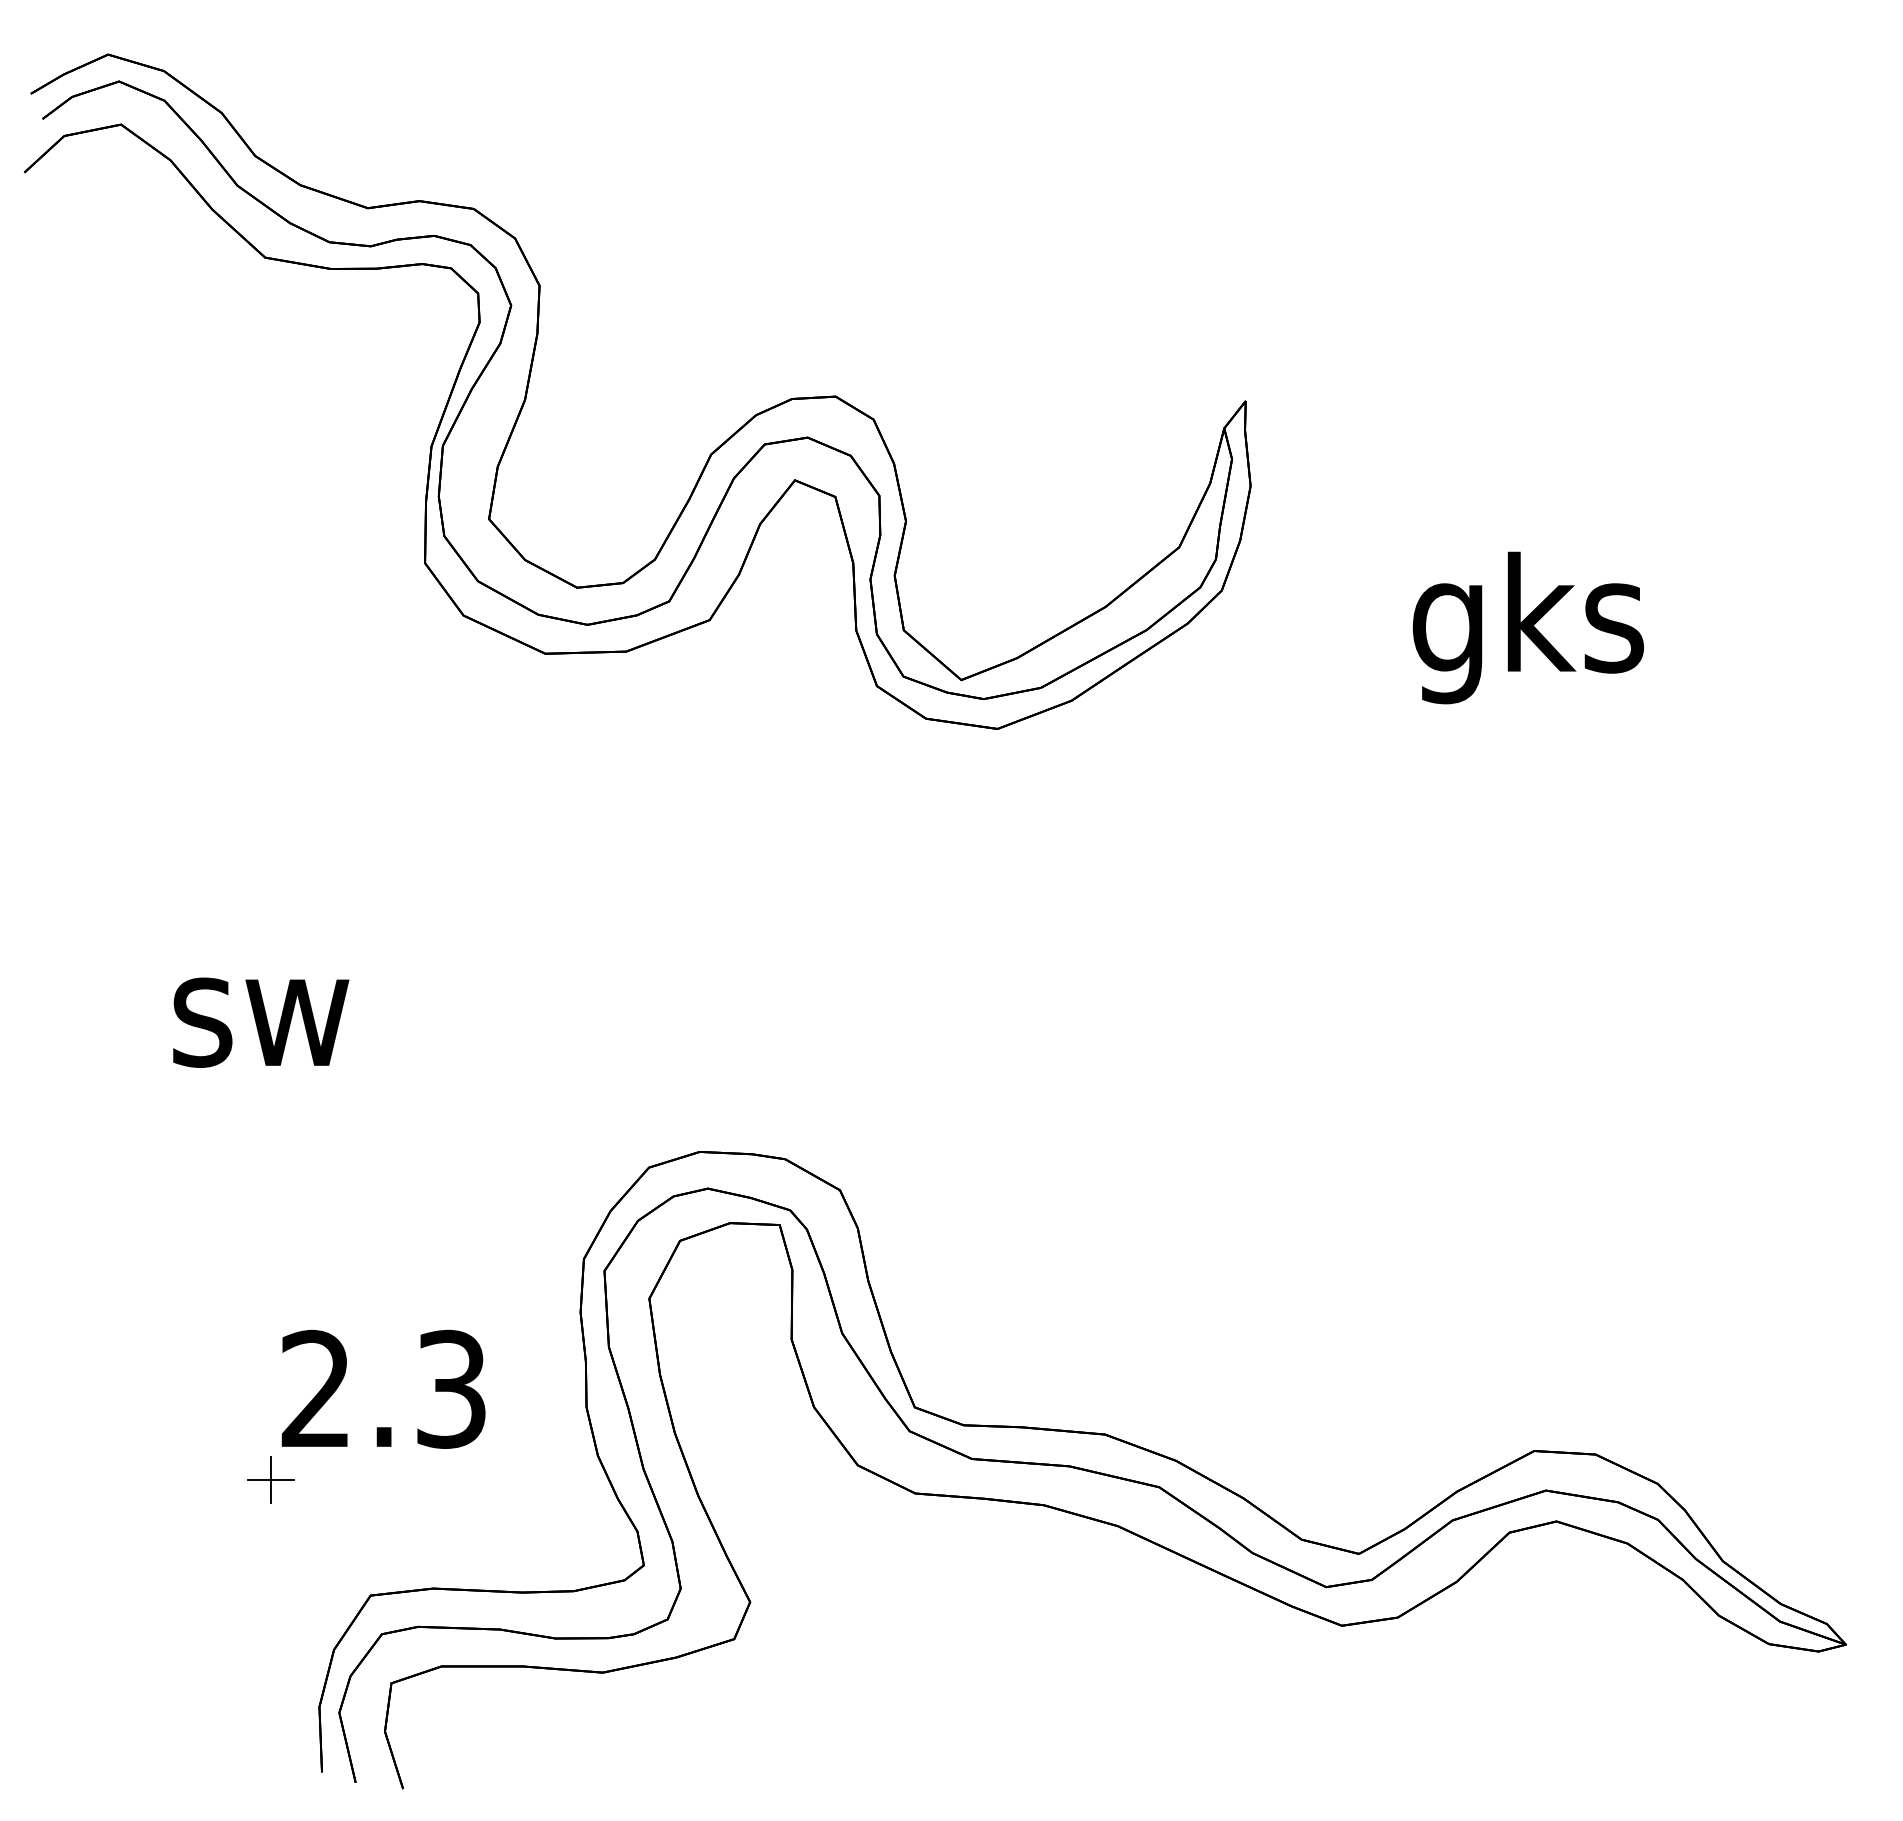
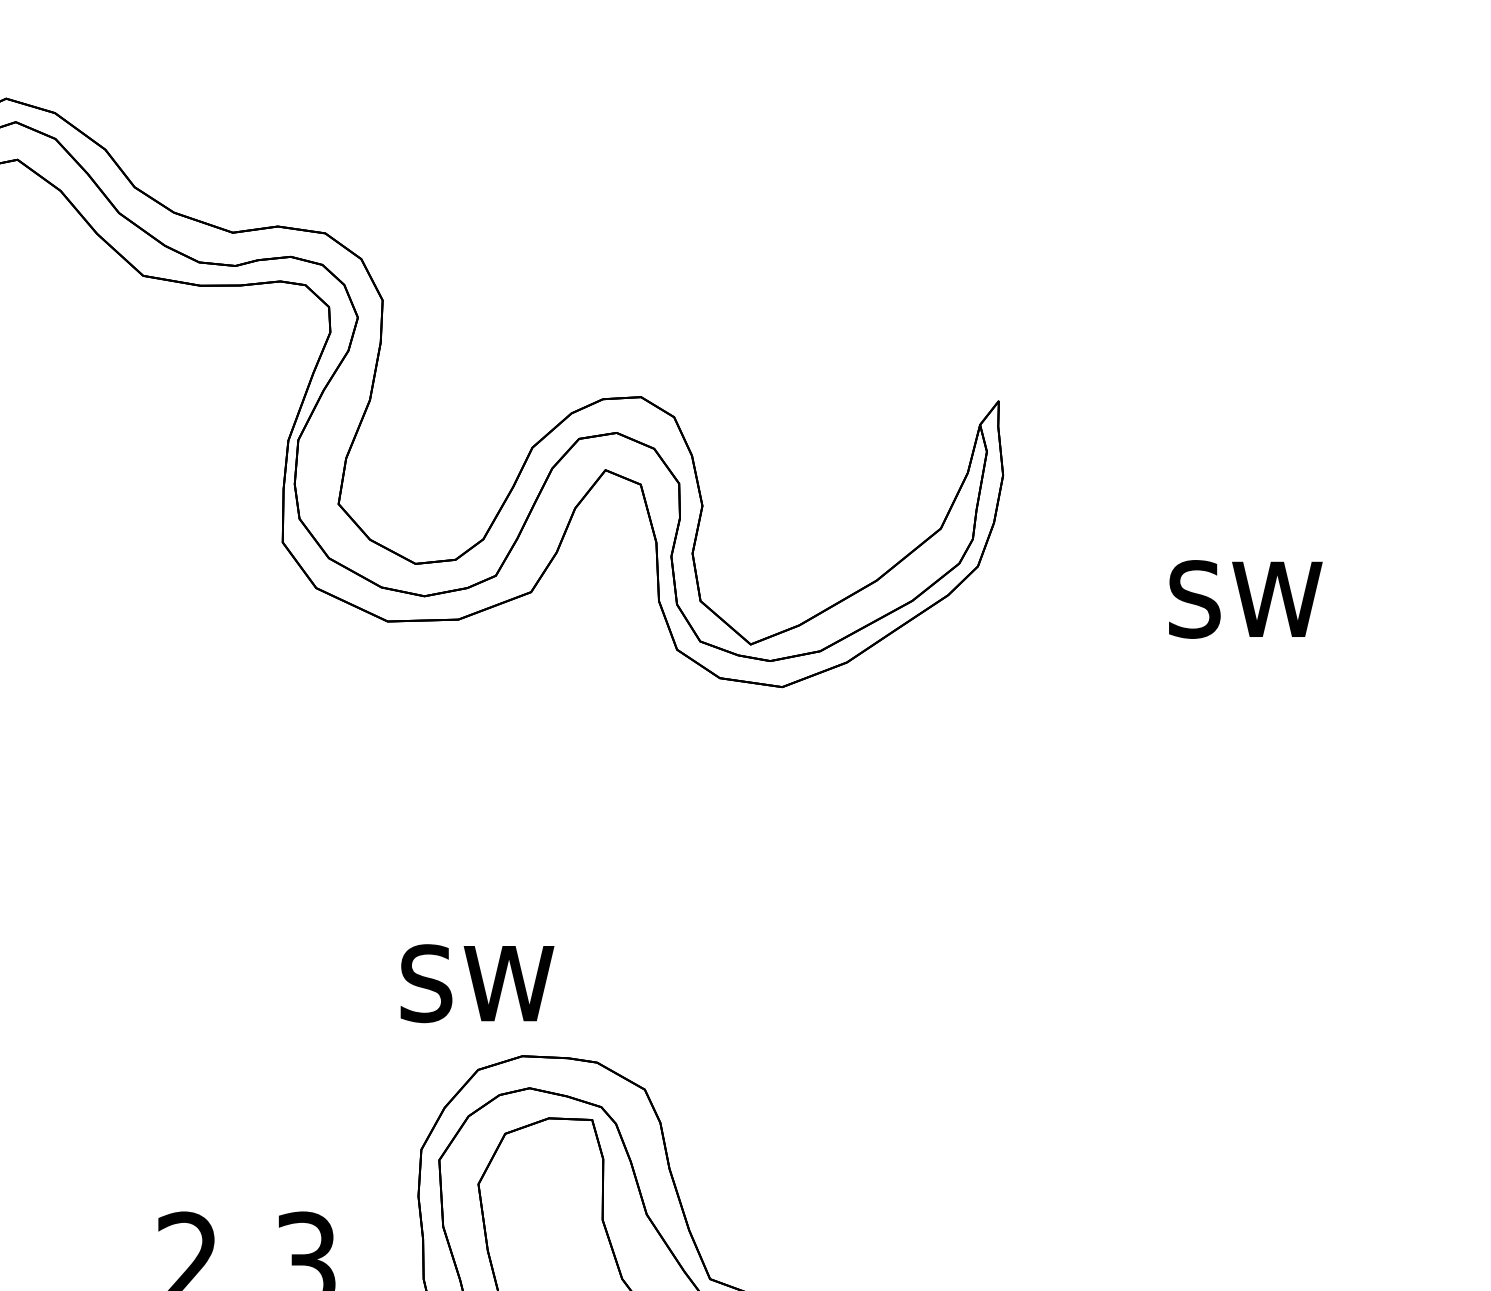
text: (1527, 627) -> (1244, 598), gks -> sw
text: (261, 1022) -> (477, 983), moved

